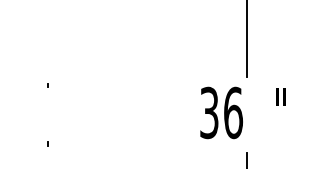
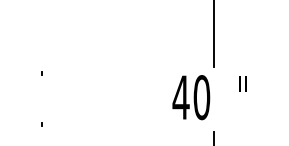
text: (221, 112) -> (191, 97), 36 -> 40

